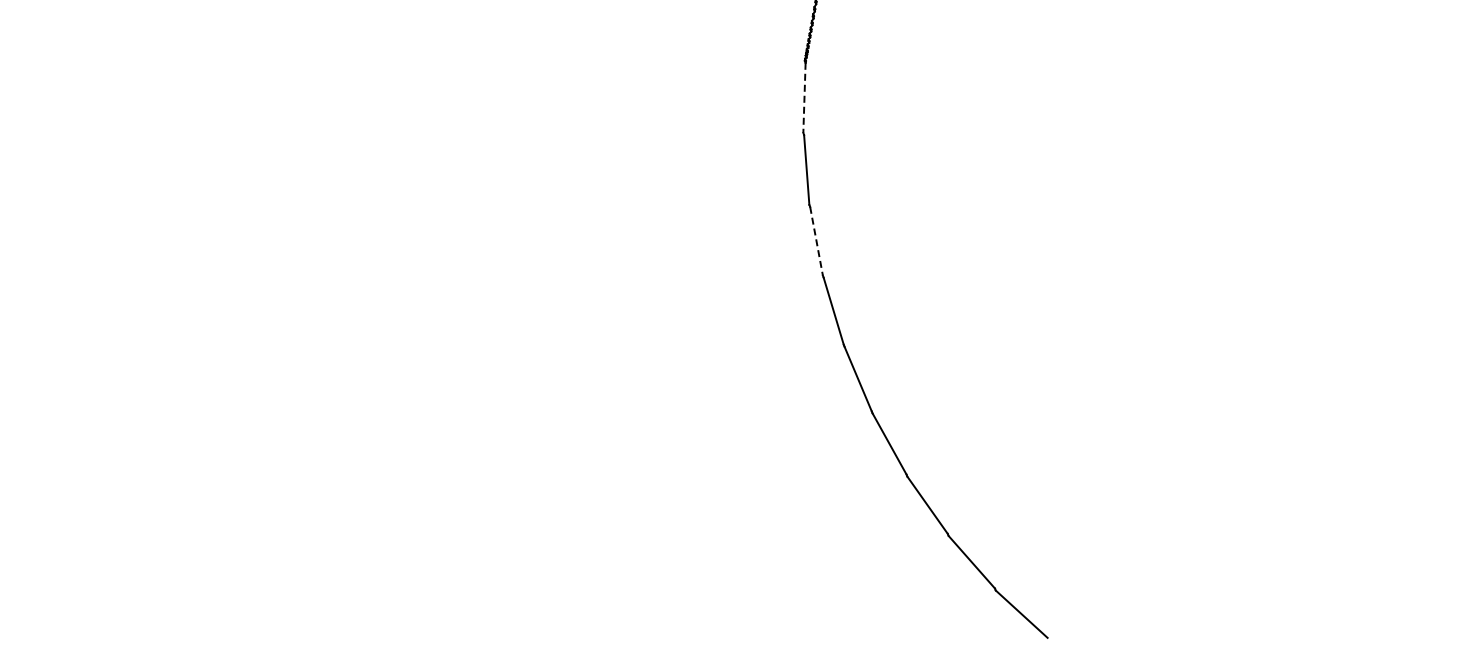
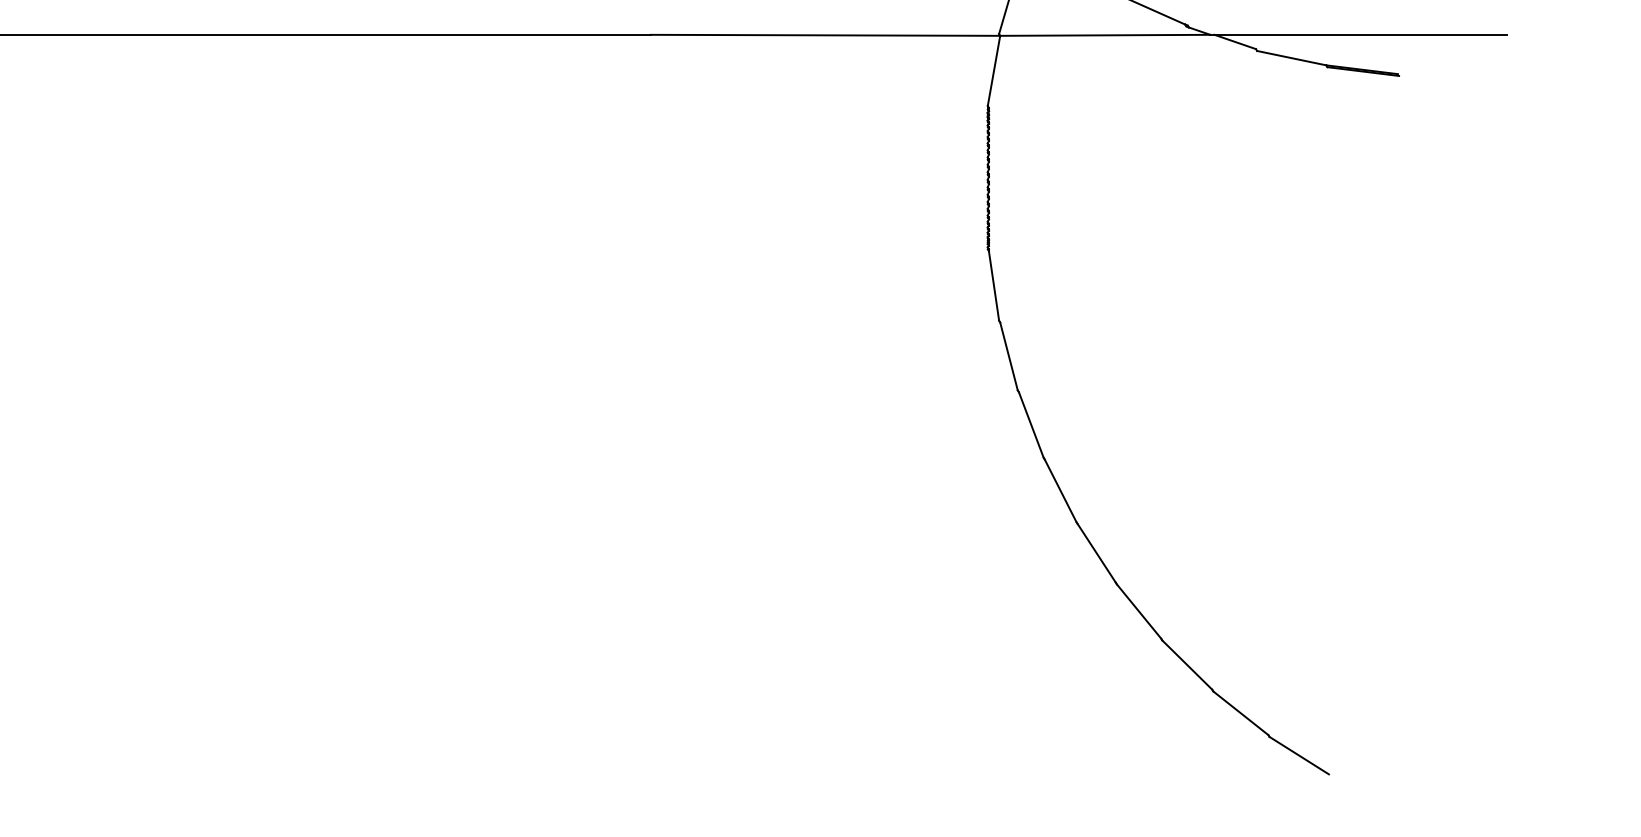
line: (804, 98) -> (994, 286), dashed -> solid
line: (816, 241) -> (1031, 425), dashed -> solid

